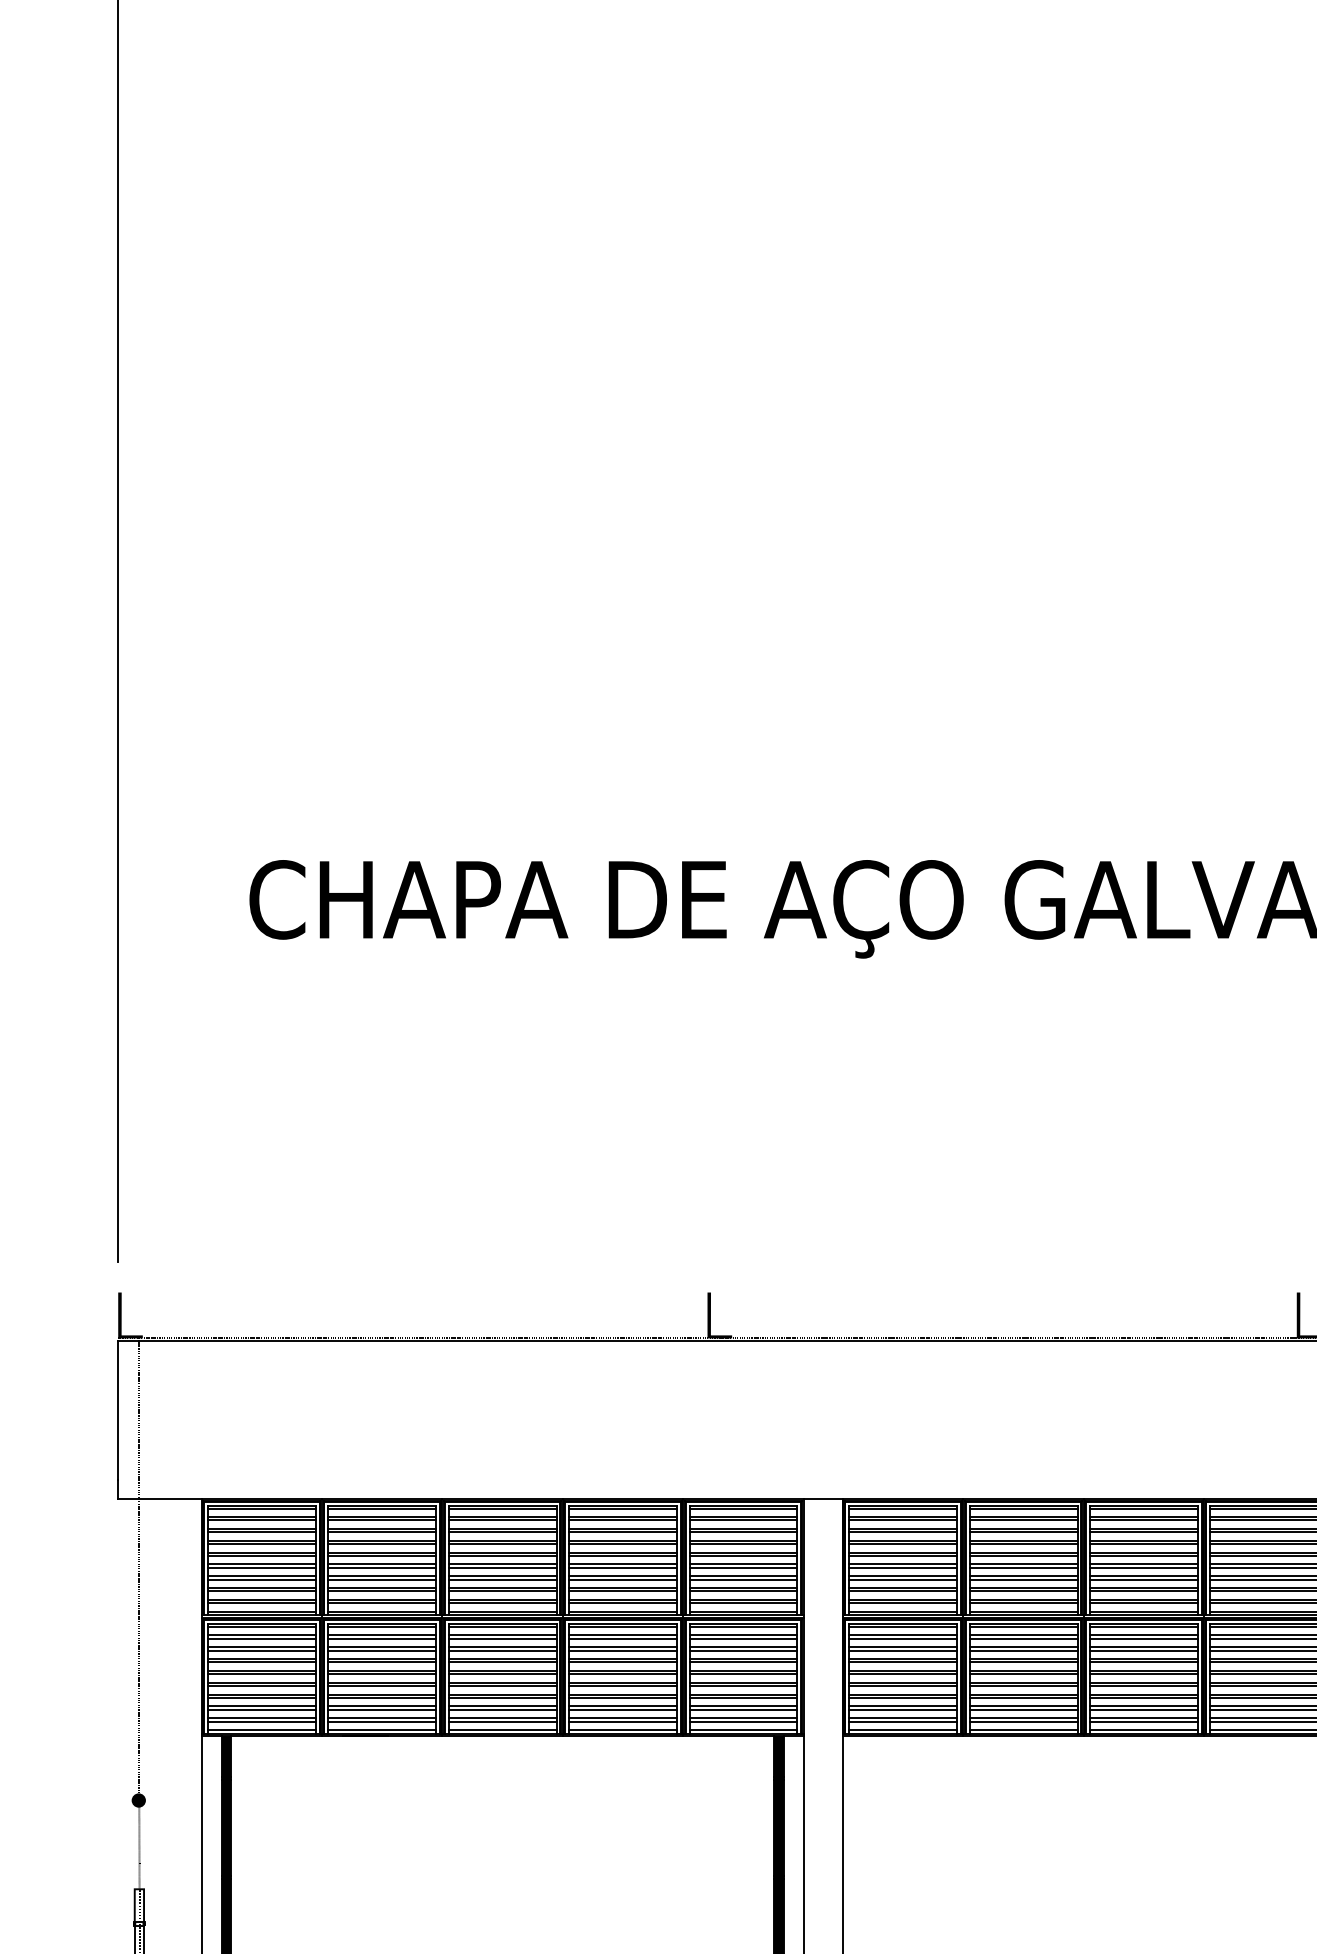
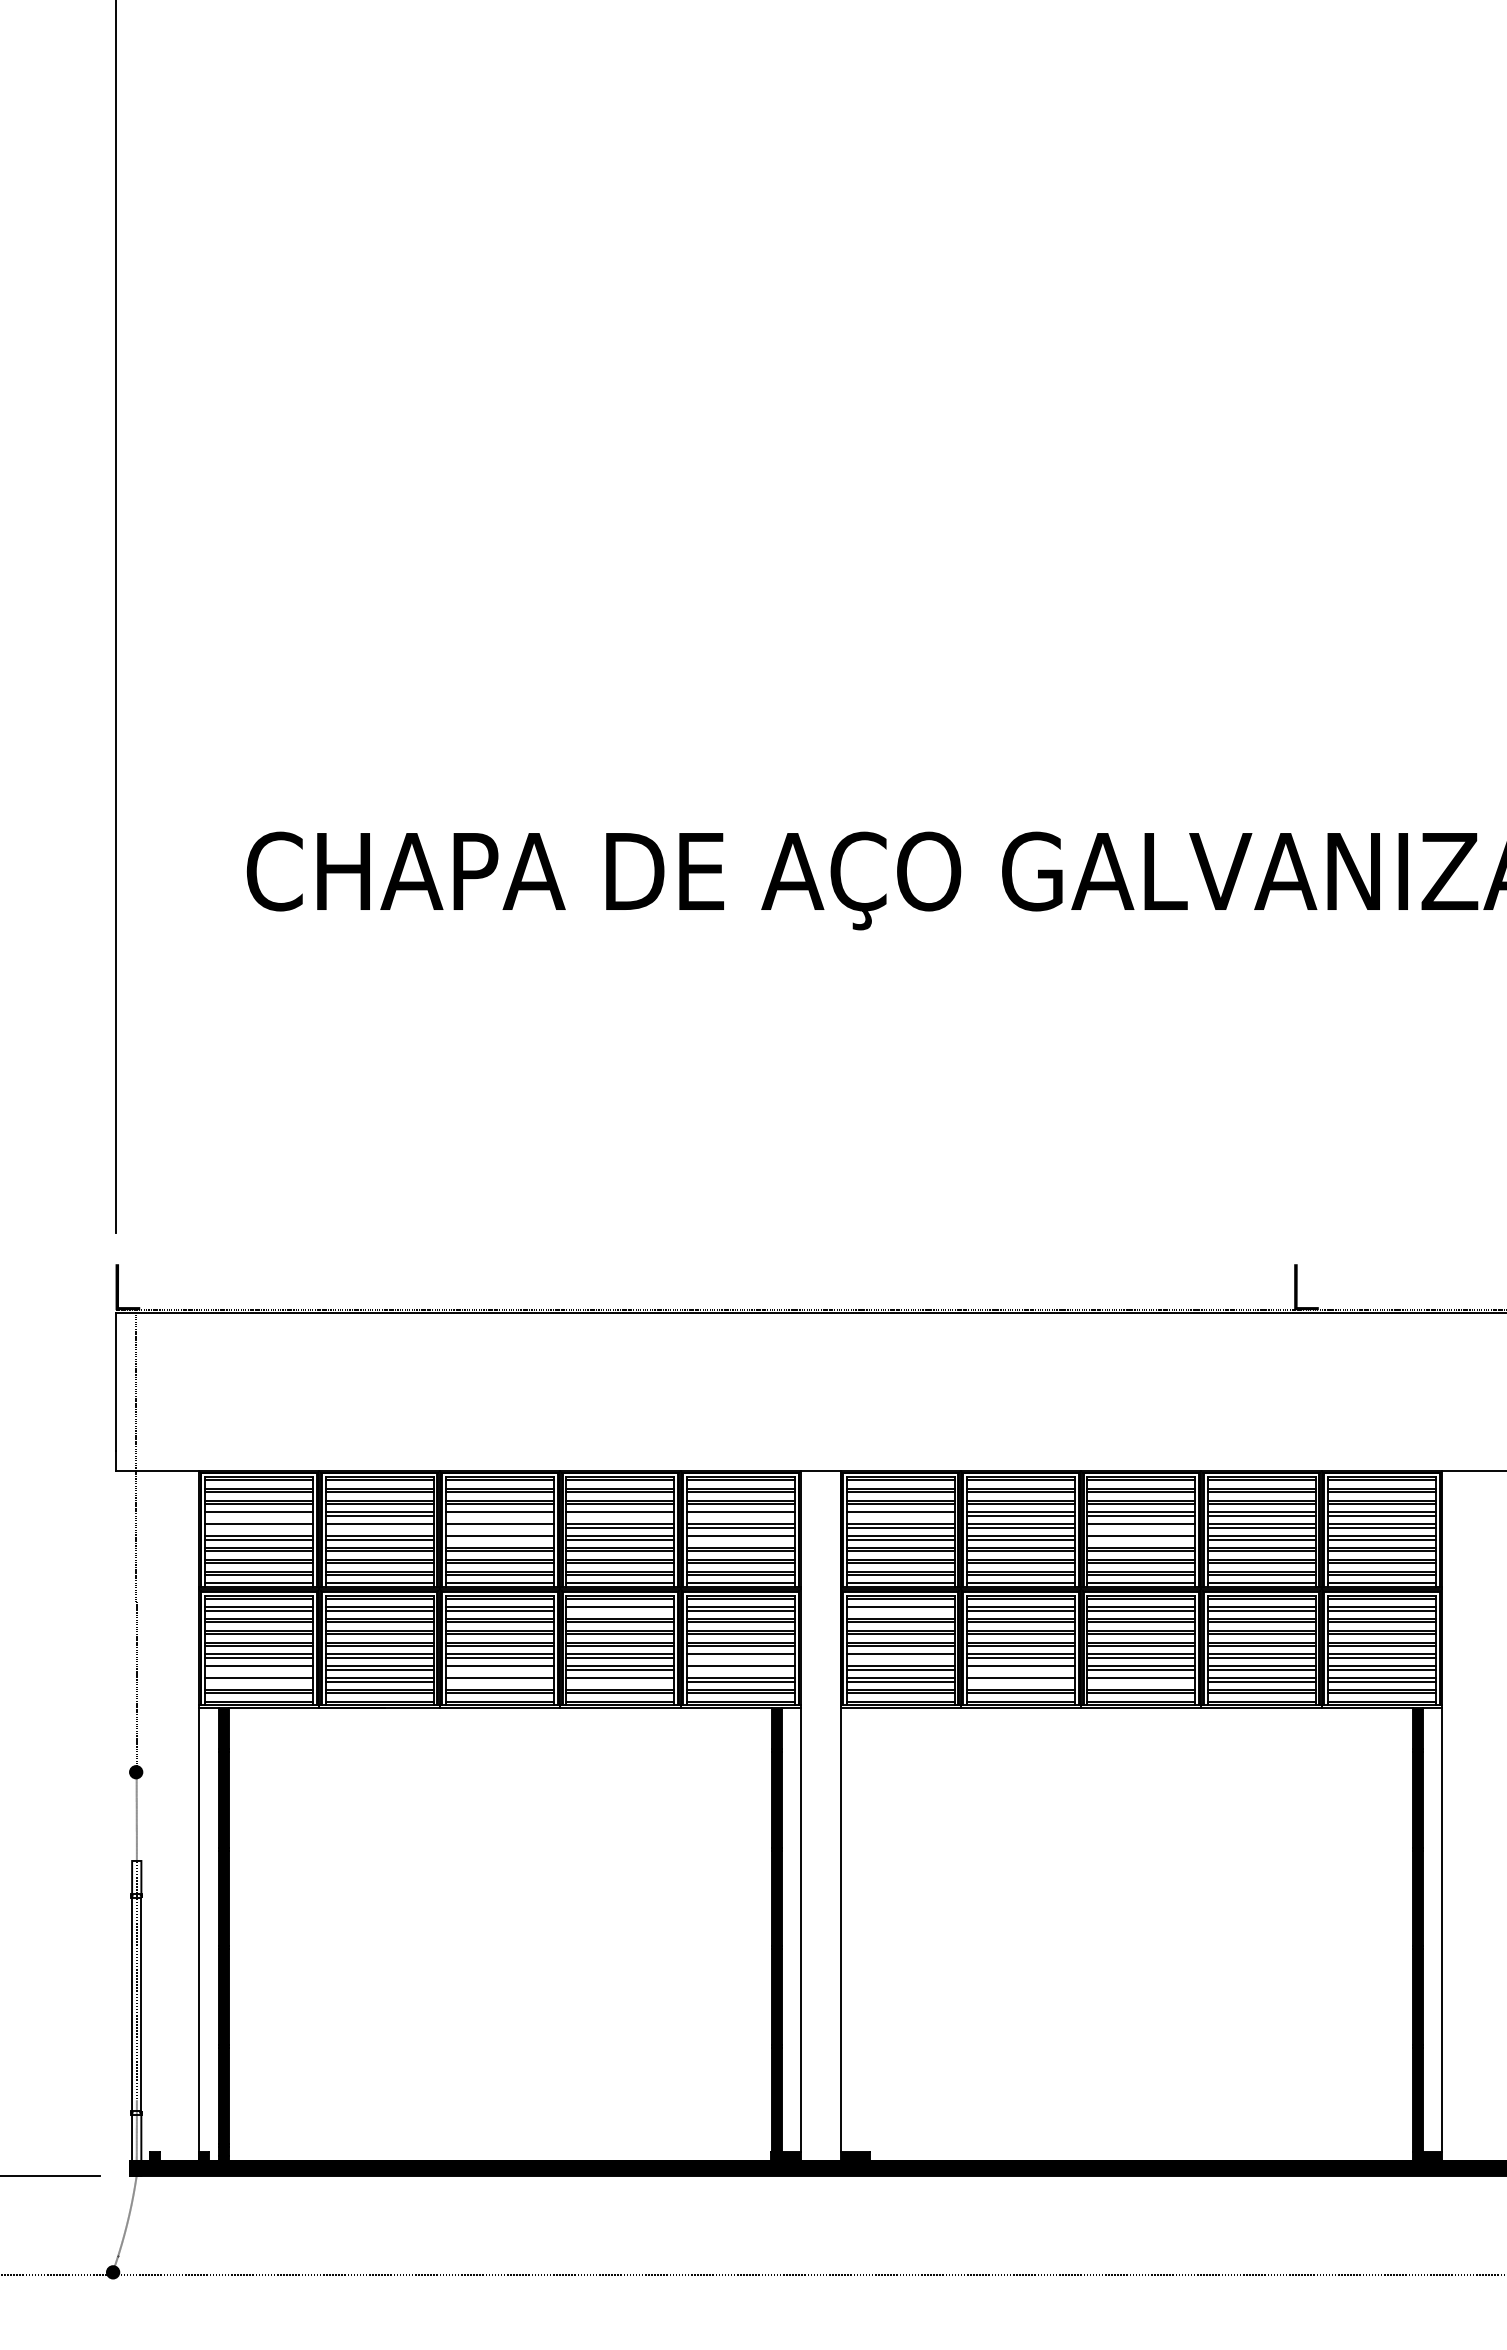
fill: (719, 1315) -> (716, 1287), removed
line: (262, 1543) -> (259, 1515), removed
line: (502, 1543) -> (499, 1515), removed
line: (623, 1543) -> (620, 1515), removed
line: (743, 1543) -> (740, 1515), removed
line: (903, 1543) -> (900, 1515), removed
line: (262, 1555) -> (259, 1527), removed
line: (382, 1555) -> (379, 1527), removed
line: (502, 1555) -> (499, 1527), removed
line: (1144, 1555) -> (1141, 1527), removed
line: (502, 1567) -> (499, 1539), removed
line: (743, 1567) -> (740, 1539), removed
line: (1144, 1567) -> (1141, 1539), removed
line: (623, 1638) -> (620, 1610), removed
line: (903, 1638) -> (900, 1610), removed
line: (743, 1685) -> (740, 1657), removed
line: (903, 1685) -> (900, 1657), removed
line: (262, 1697) -> (259, 1669), removed
line: (502, 1697) -> (499, 1669), removed
line: (743, 1697) -> (740, 1669), removed
line: (1023, 1697) -> (1020, 1669), removed
line: (262, 1709) -> (259, 1681), removed
line: (502, 1709) -> (499, 1681), removed
line: (623, 1709) -> (620, 1681), removed
line: (1023, 1709) -> (1020, 1681), removed
line: (1144, 1709) -> (1141, 1681), removed

